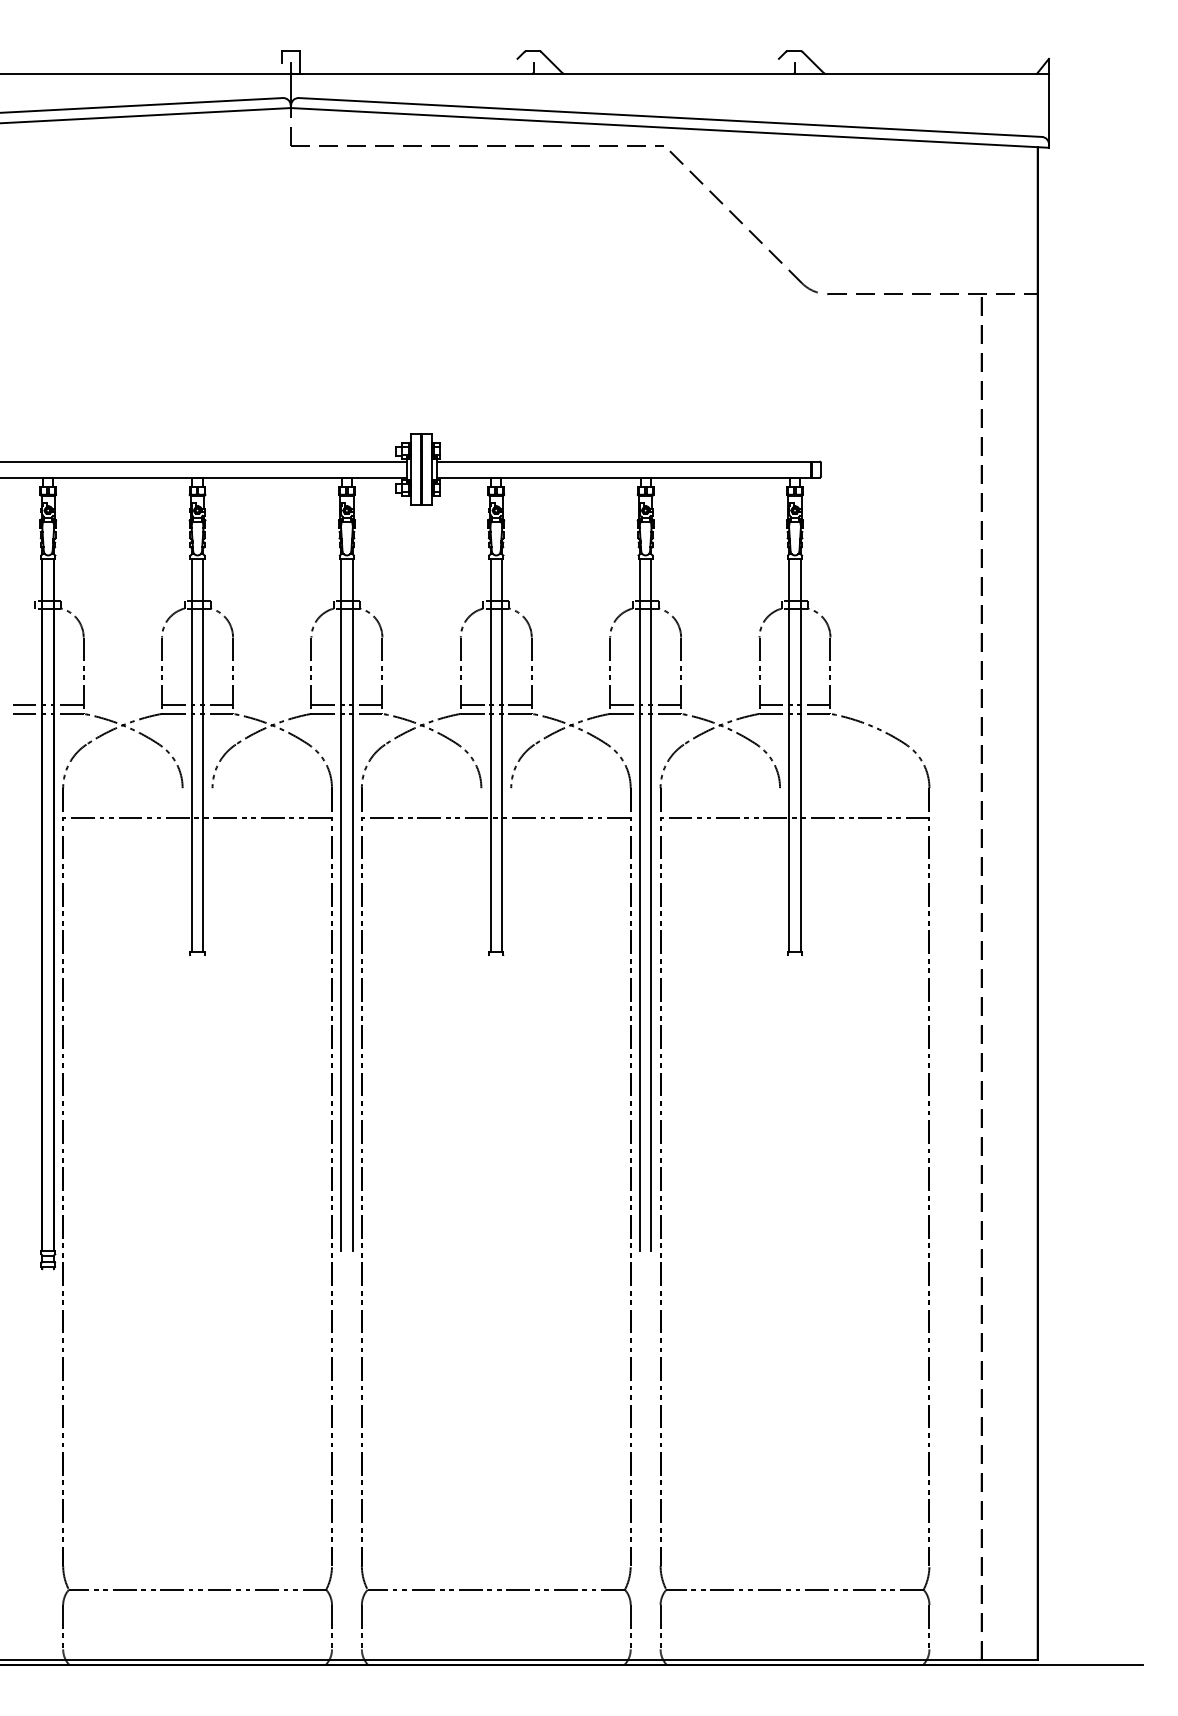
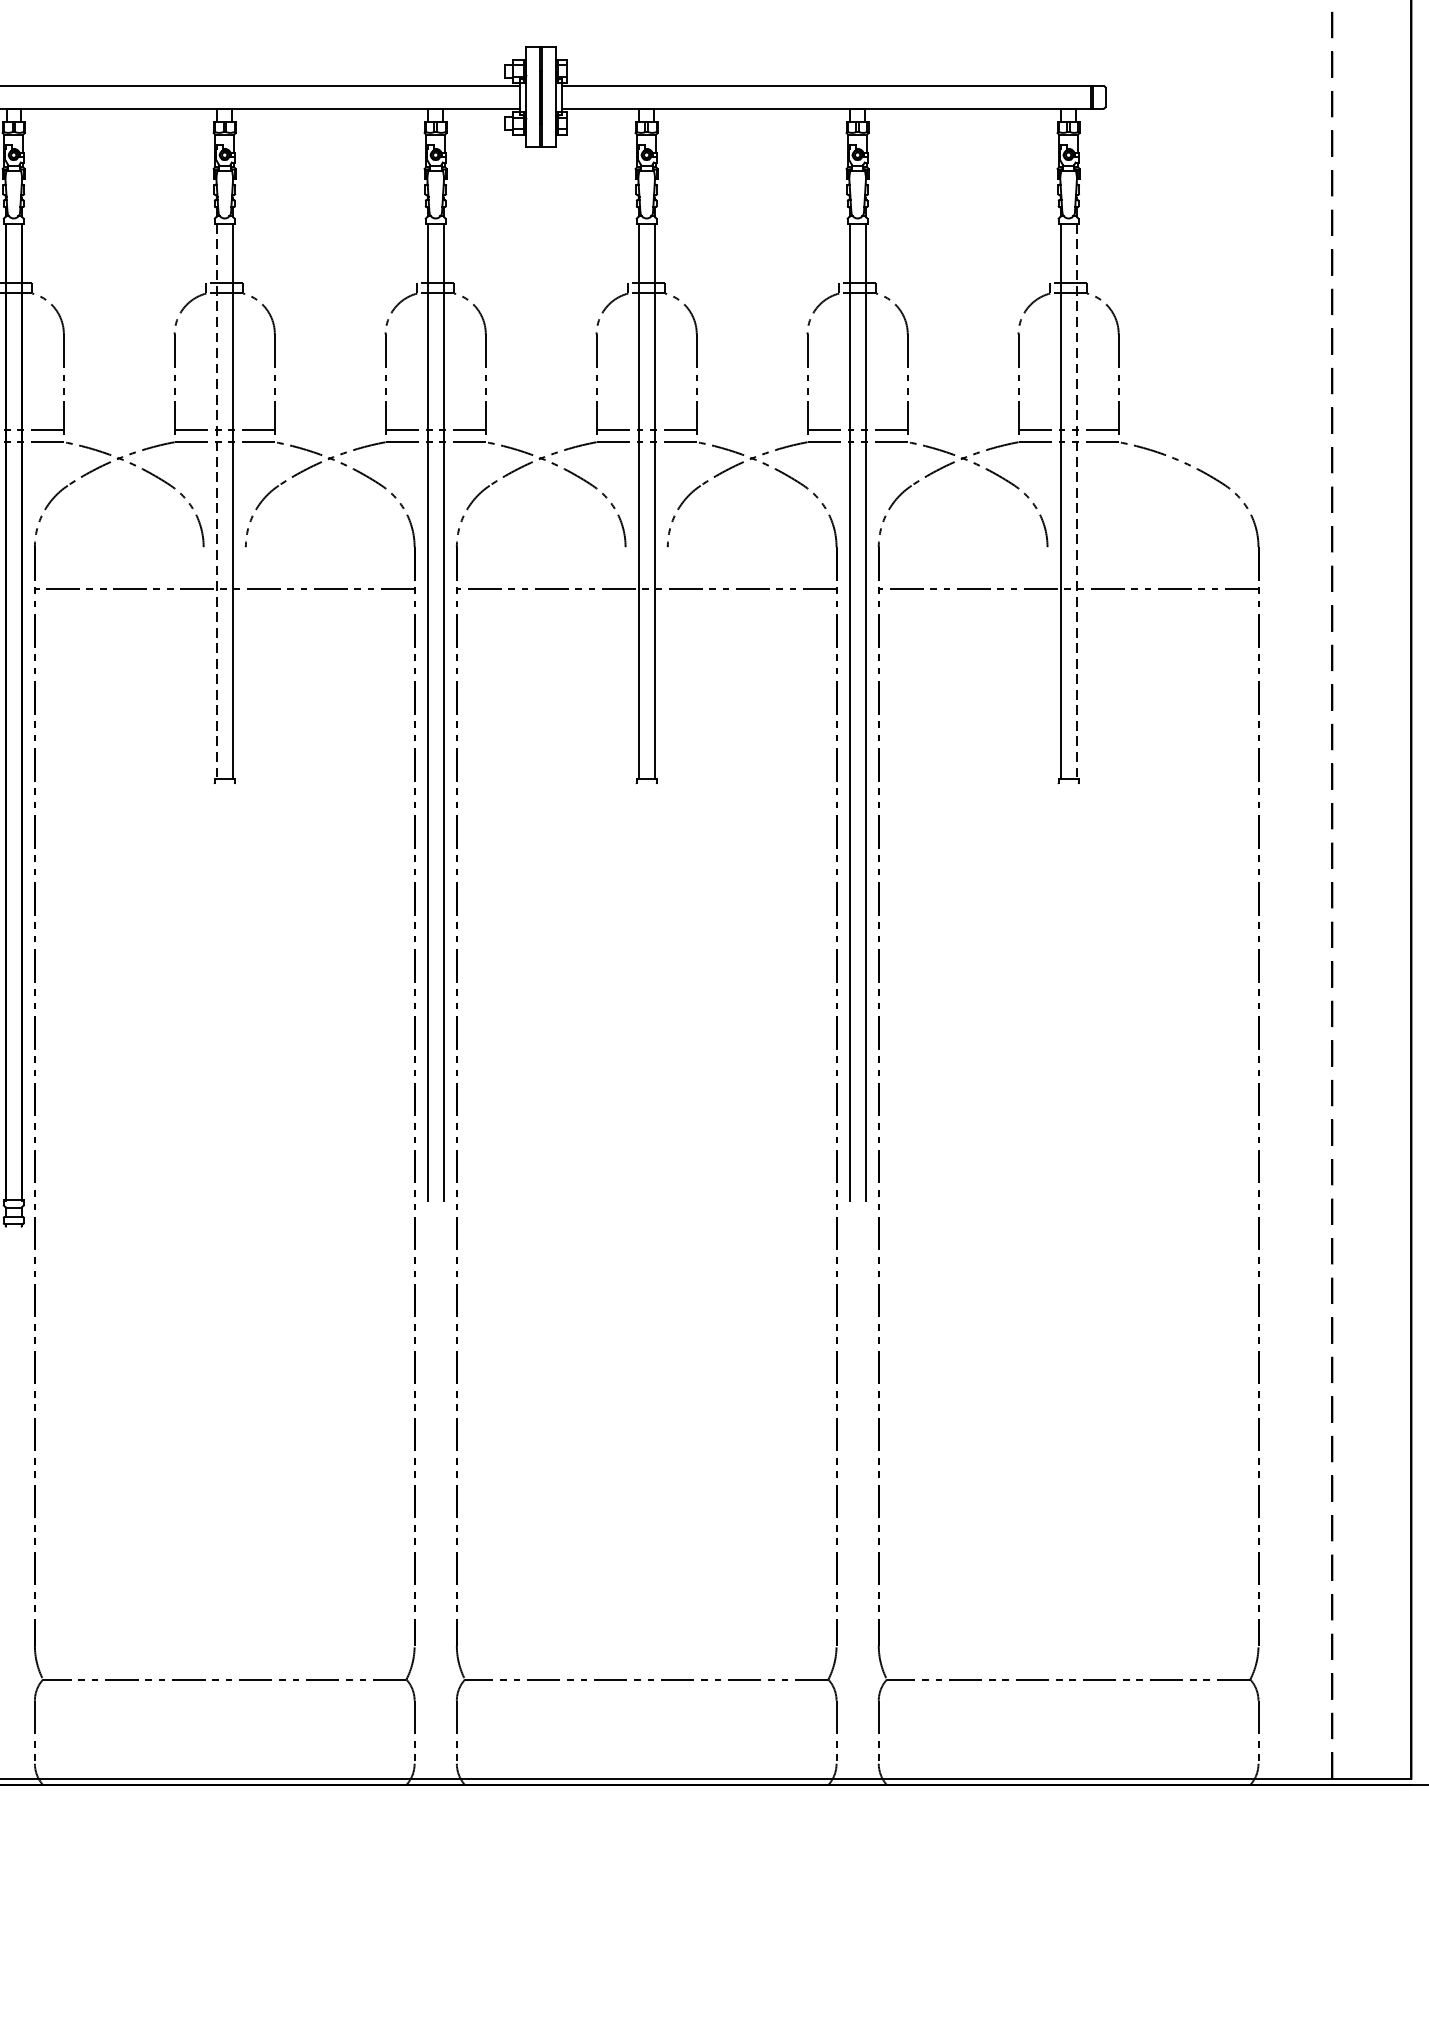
line: (191, 756) -> (216, 502), solid -> dashed
line: (800, 756) -> (1076, 502), solid -> dashed

